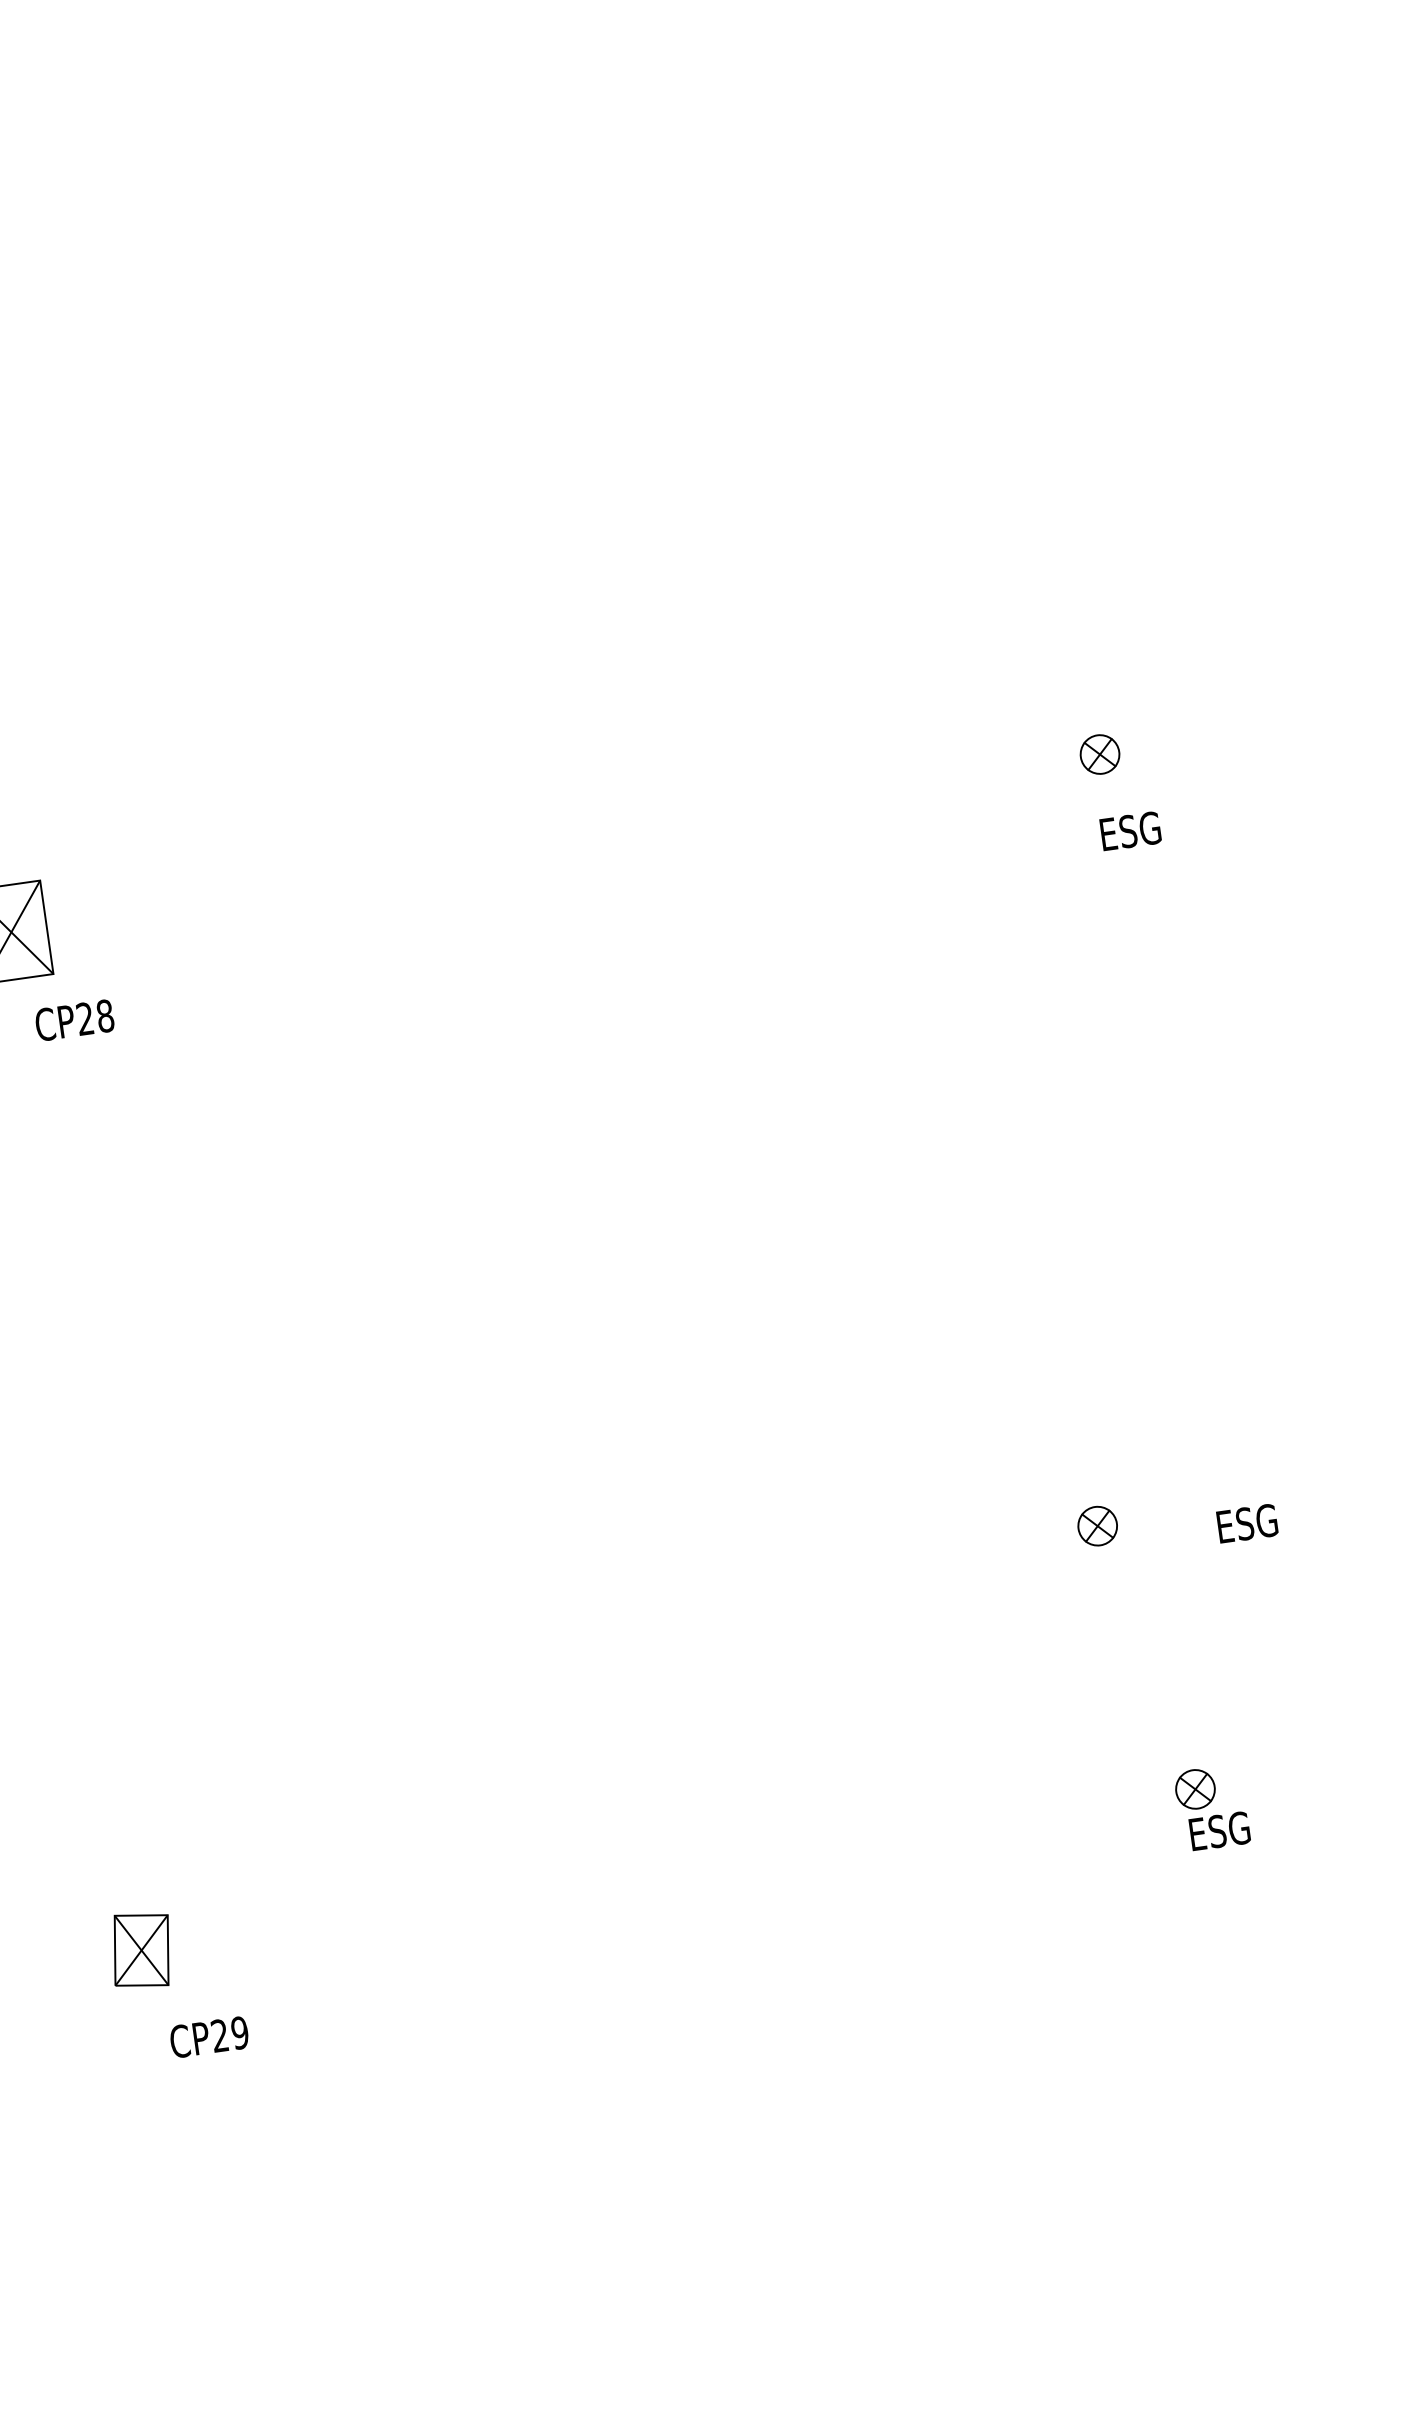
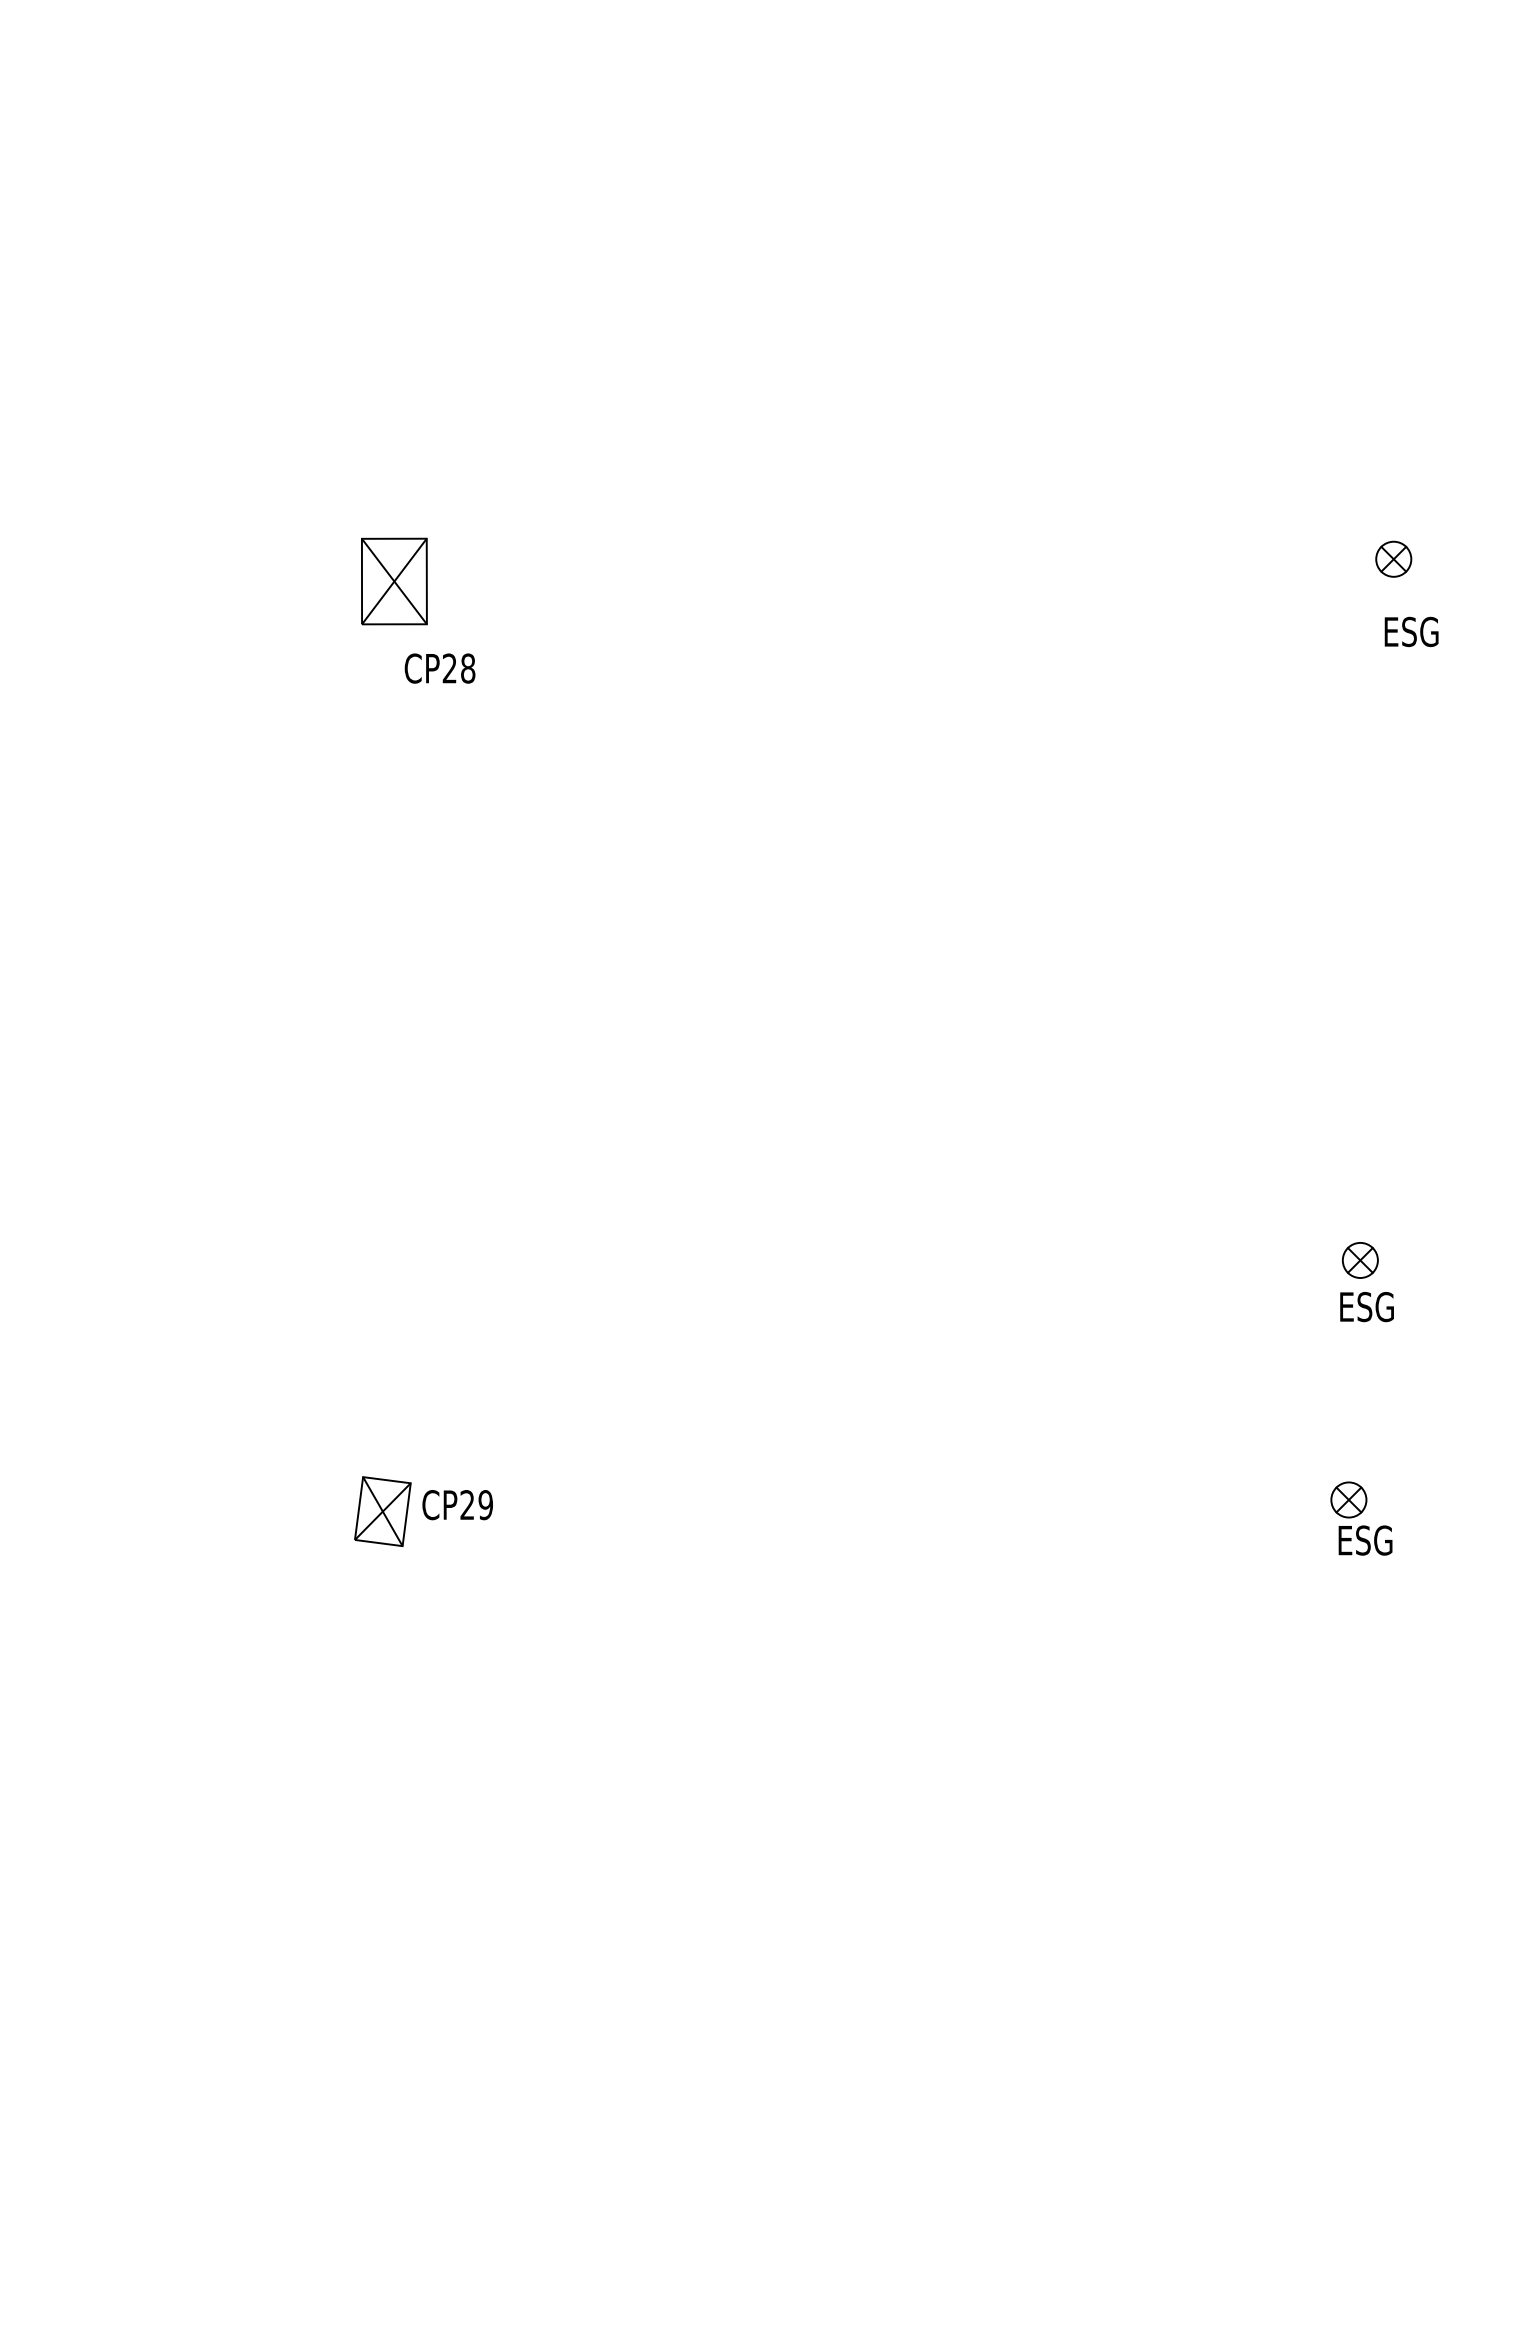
text: (1246, 1524) -> (1366, 1307), moved
part: (1096, 1526) -> (1359, 1260), moved
text: (209, 2037) -> (457, 1505), moved

